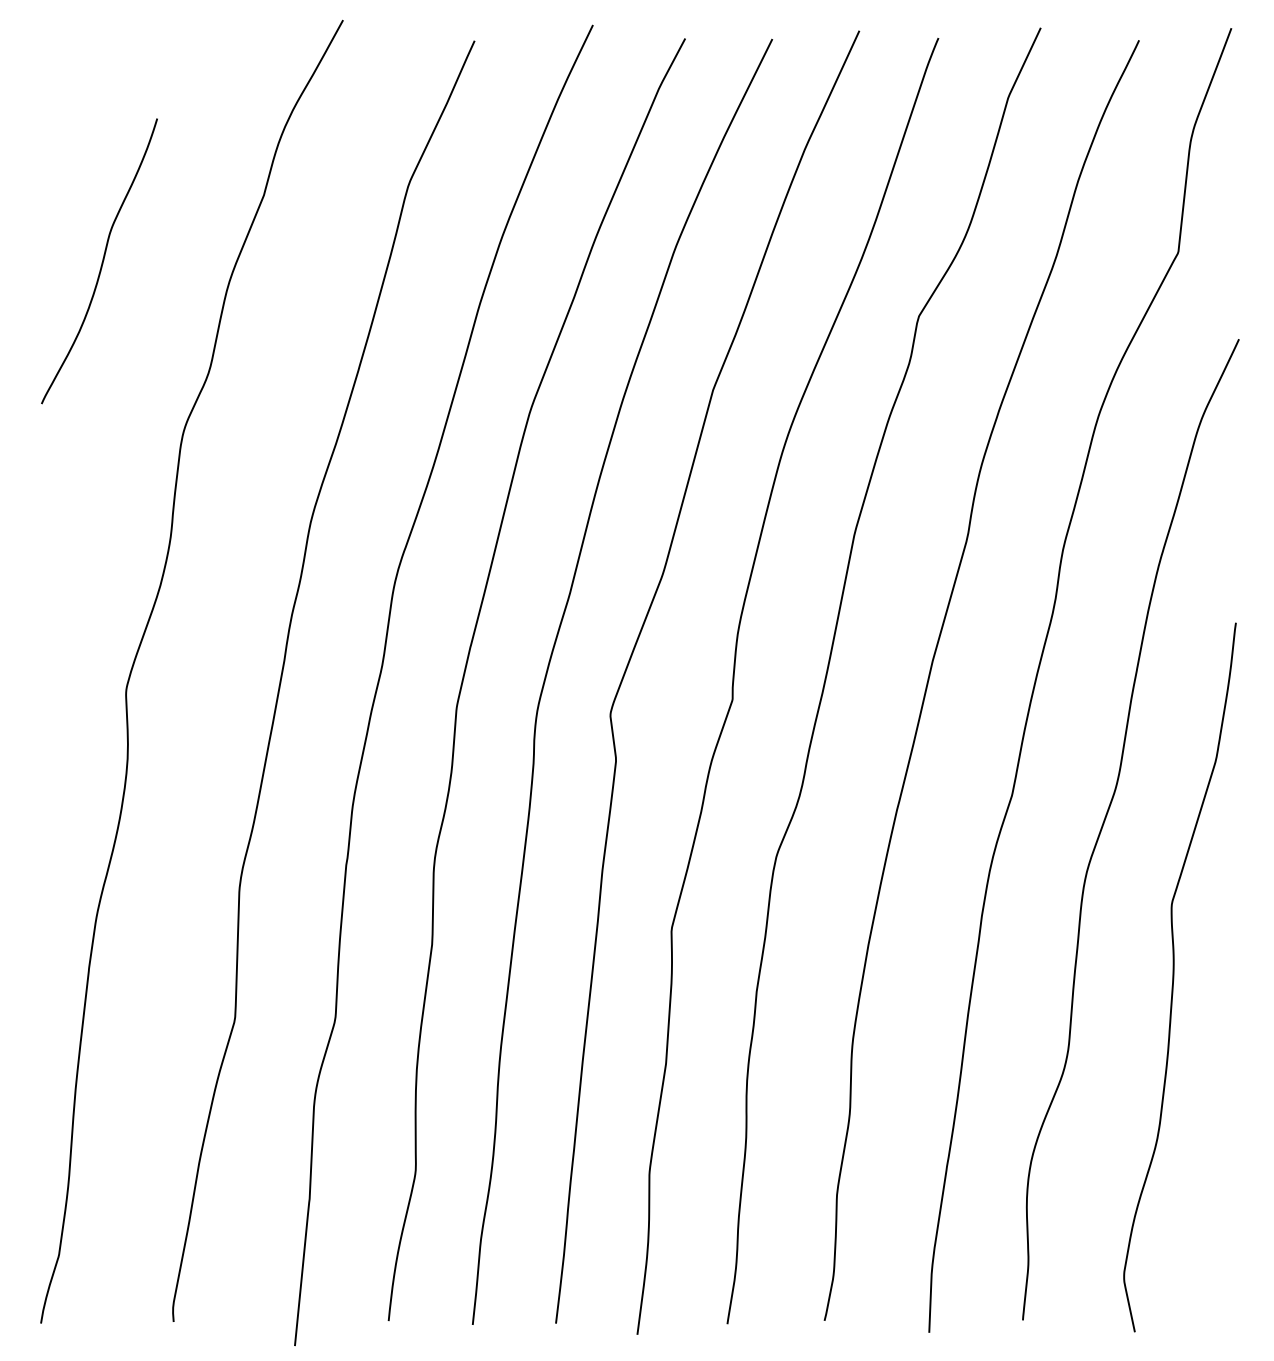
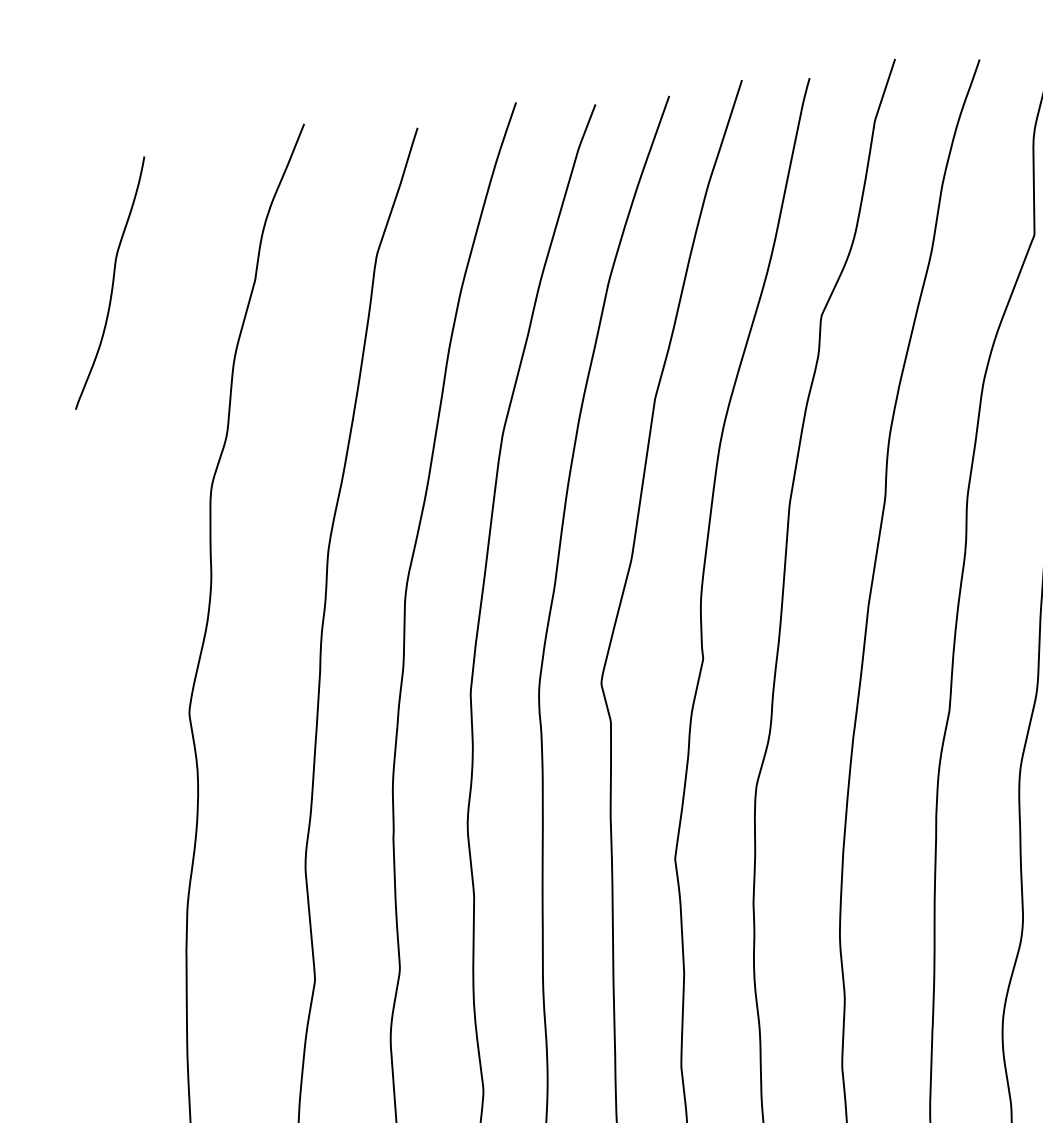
curve: (101, 262) -> (111, 283), moved

